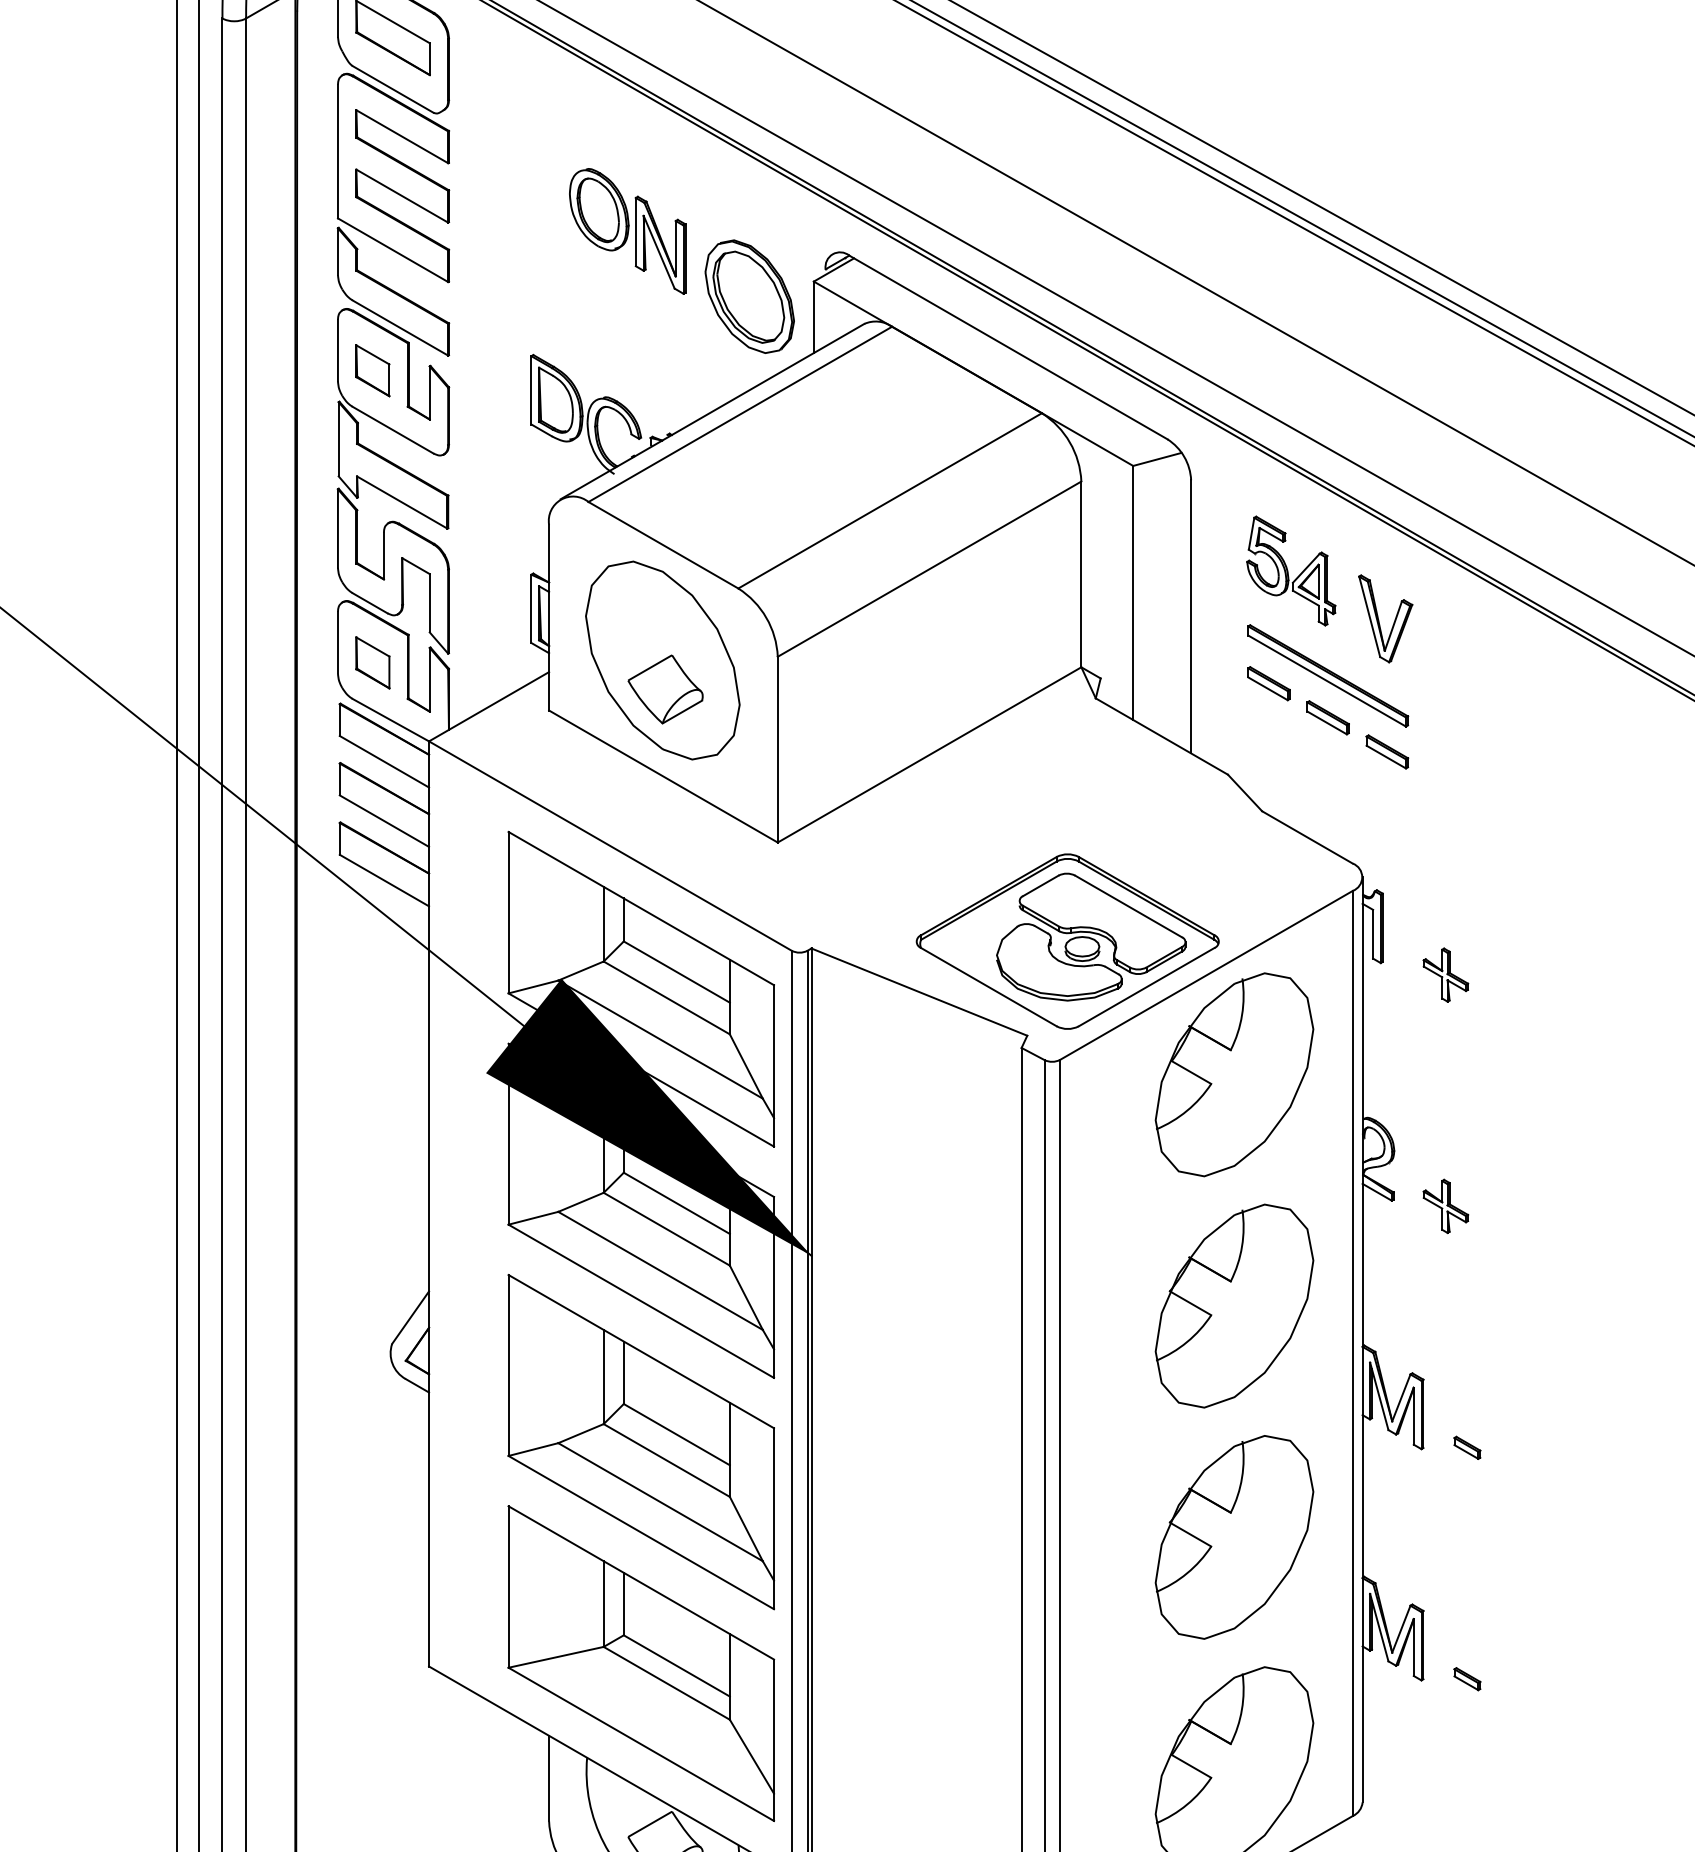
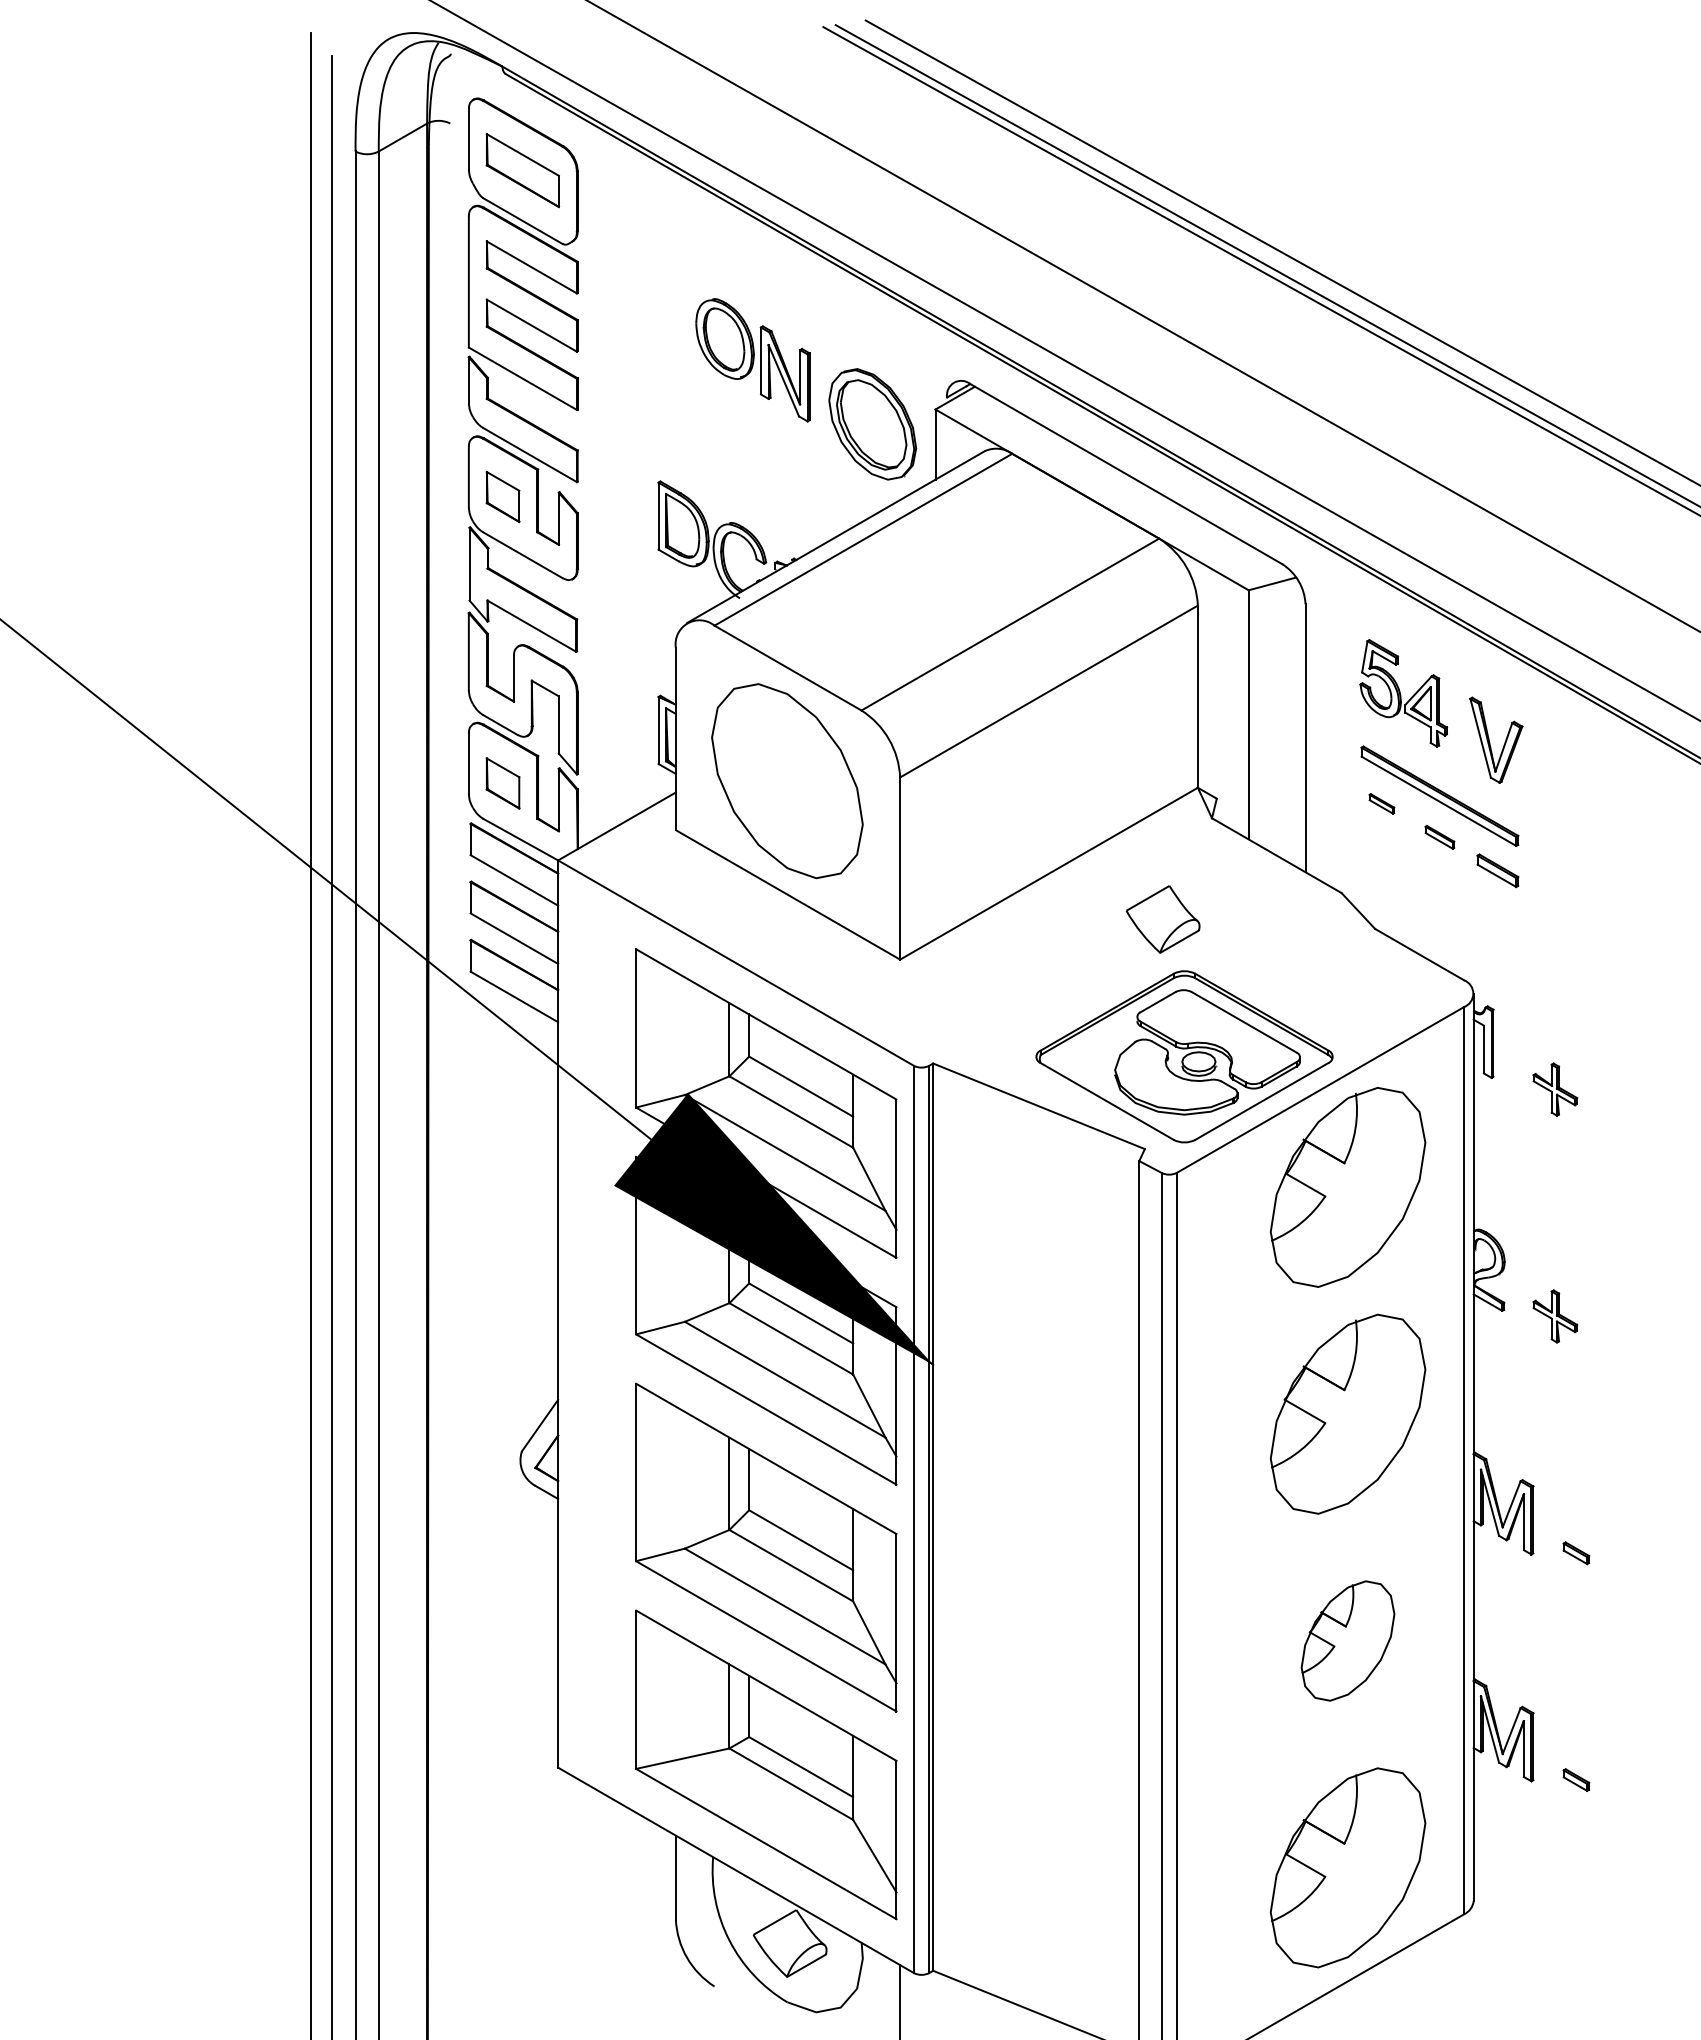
part: (1268, 683) -> (1381, 803), size x0.6
part: (664, 689) -> (1162, 919), moved
part: (1327, 718) -> (1439, 837), size x0.7
part: (1233, 1536) -> (1347, 1640), size x0.6

